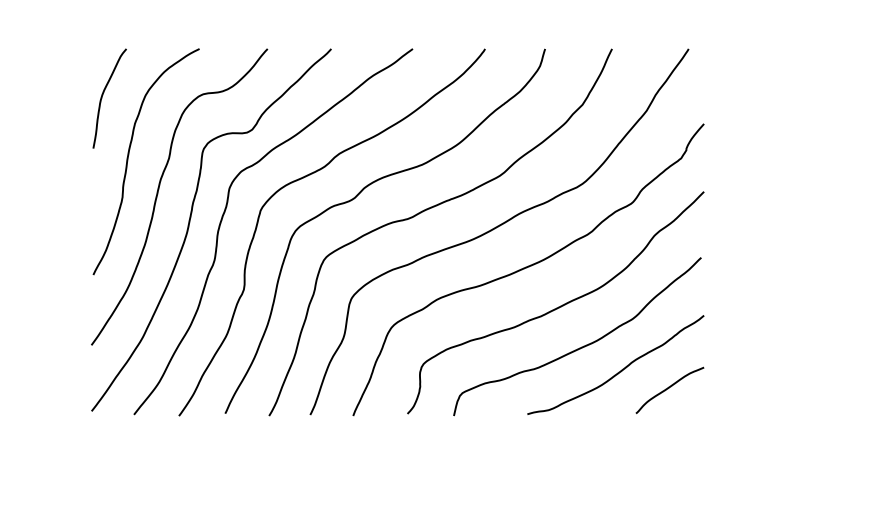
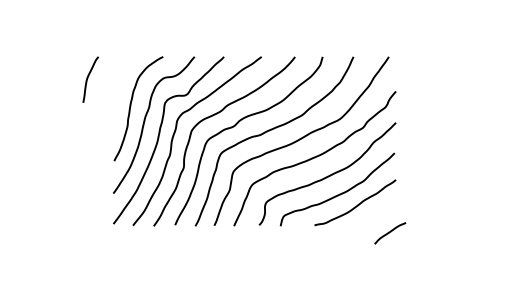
curve: (104, 95) -> (88, 78), moved
curve: (670, 388) -> (390, 232), moved

